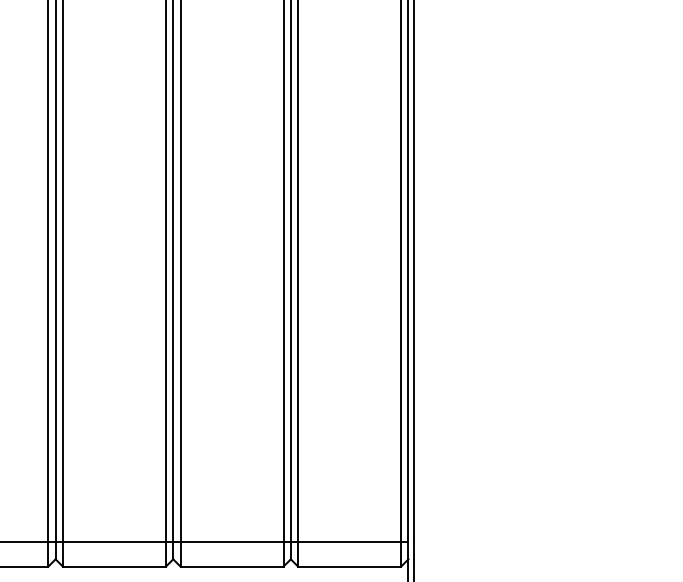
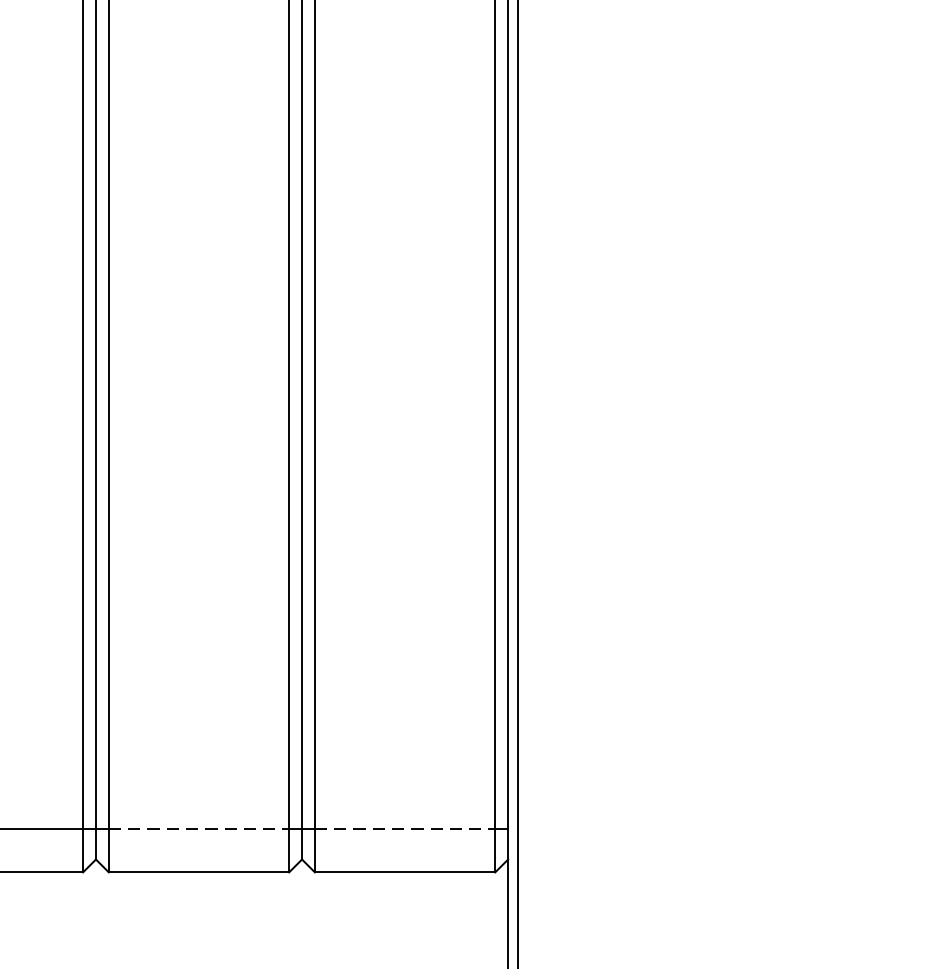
line: (232, 542) -> (199, 830), solid -> dashed
line: (350, 542) -> (406, 830), solid -> dashed

